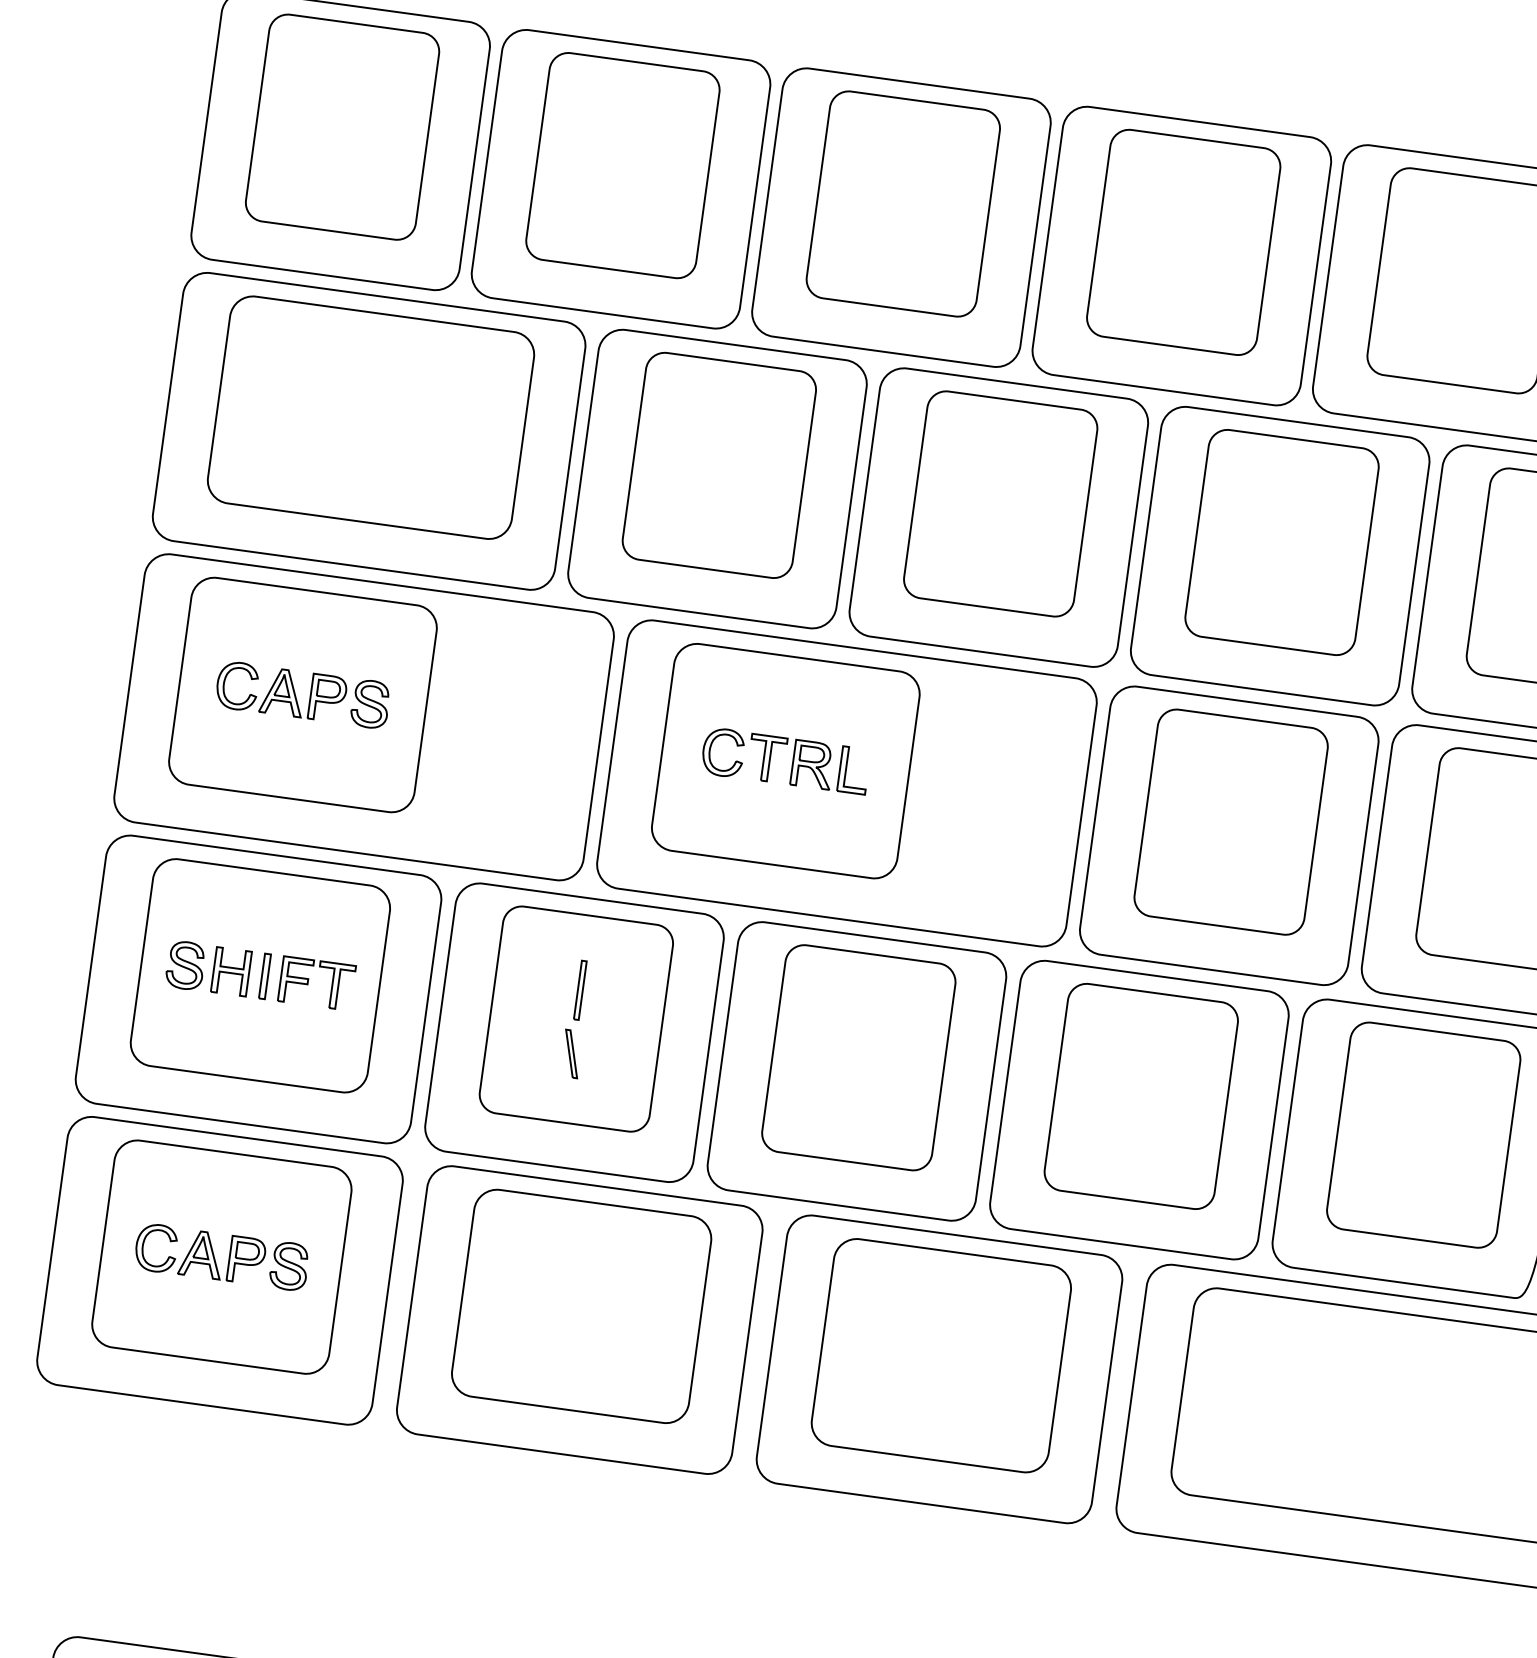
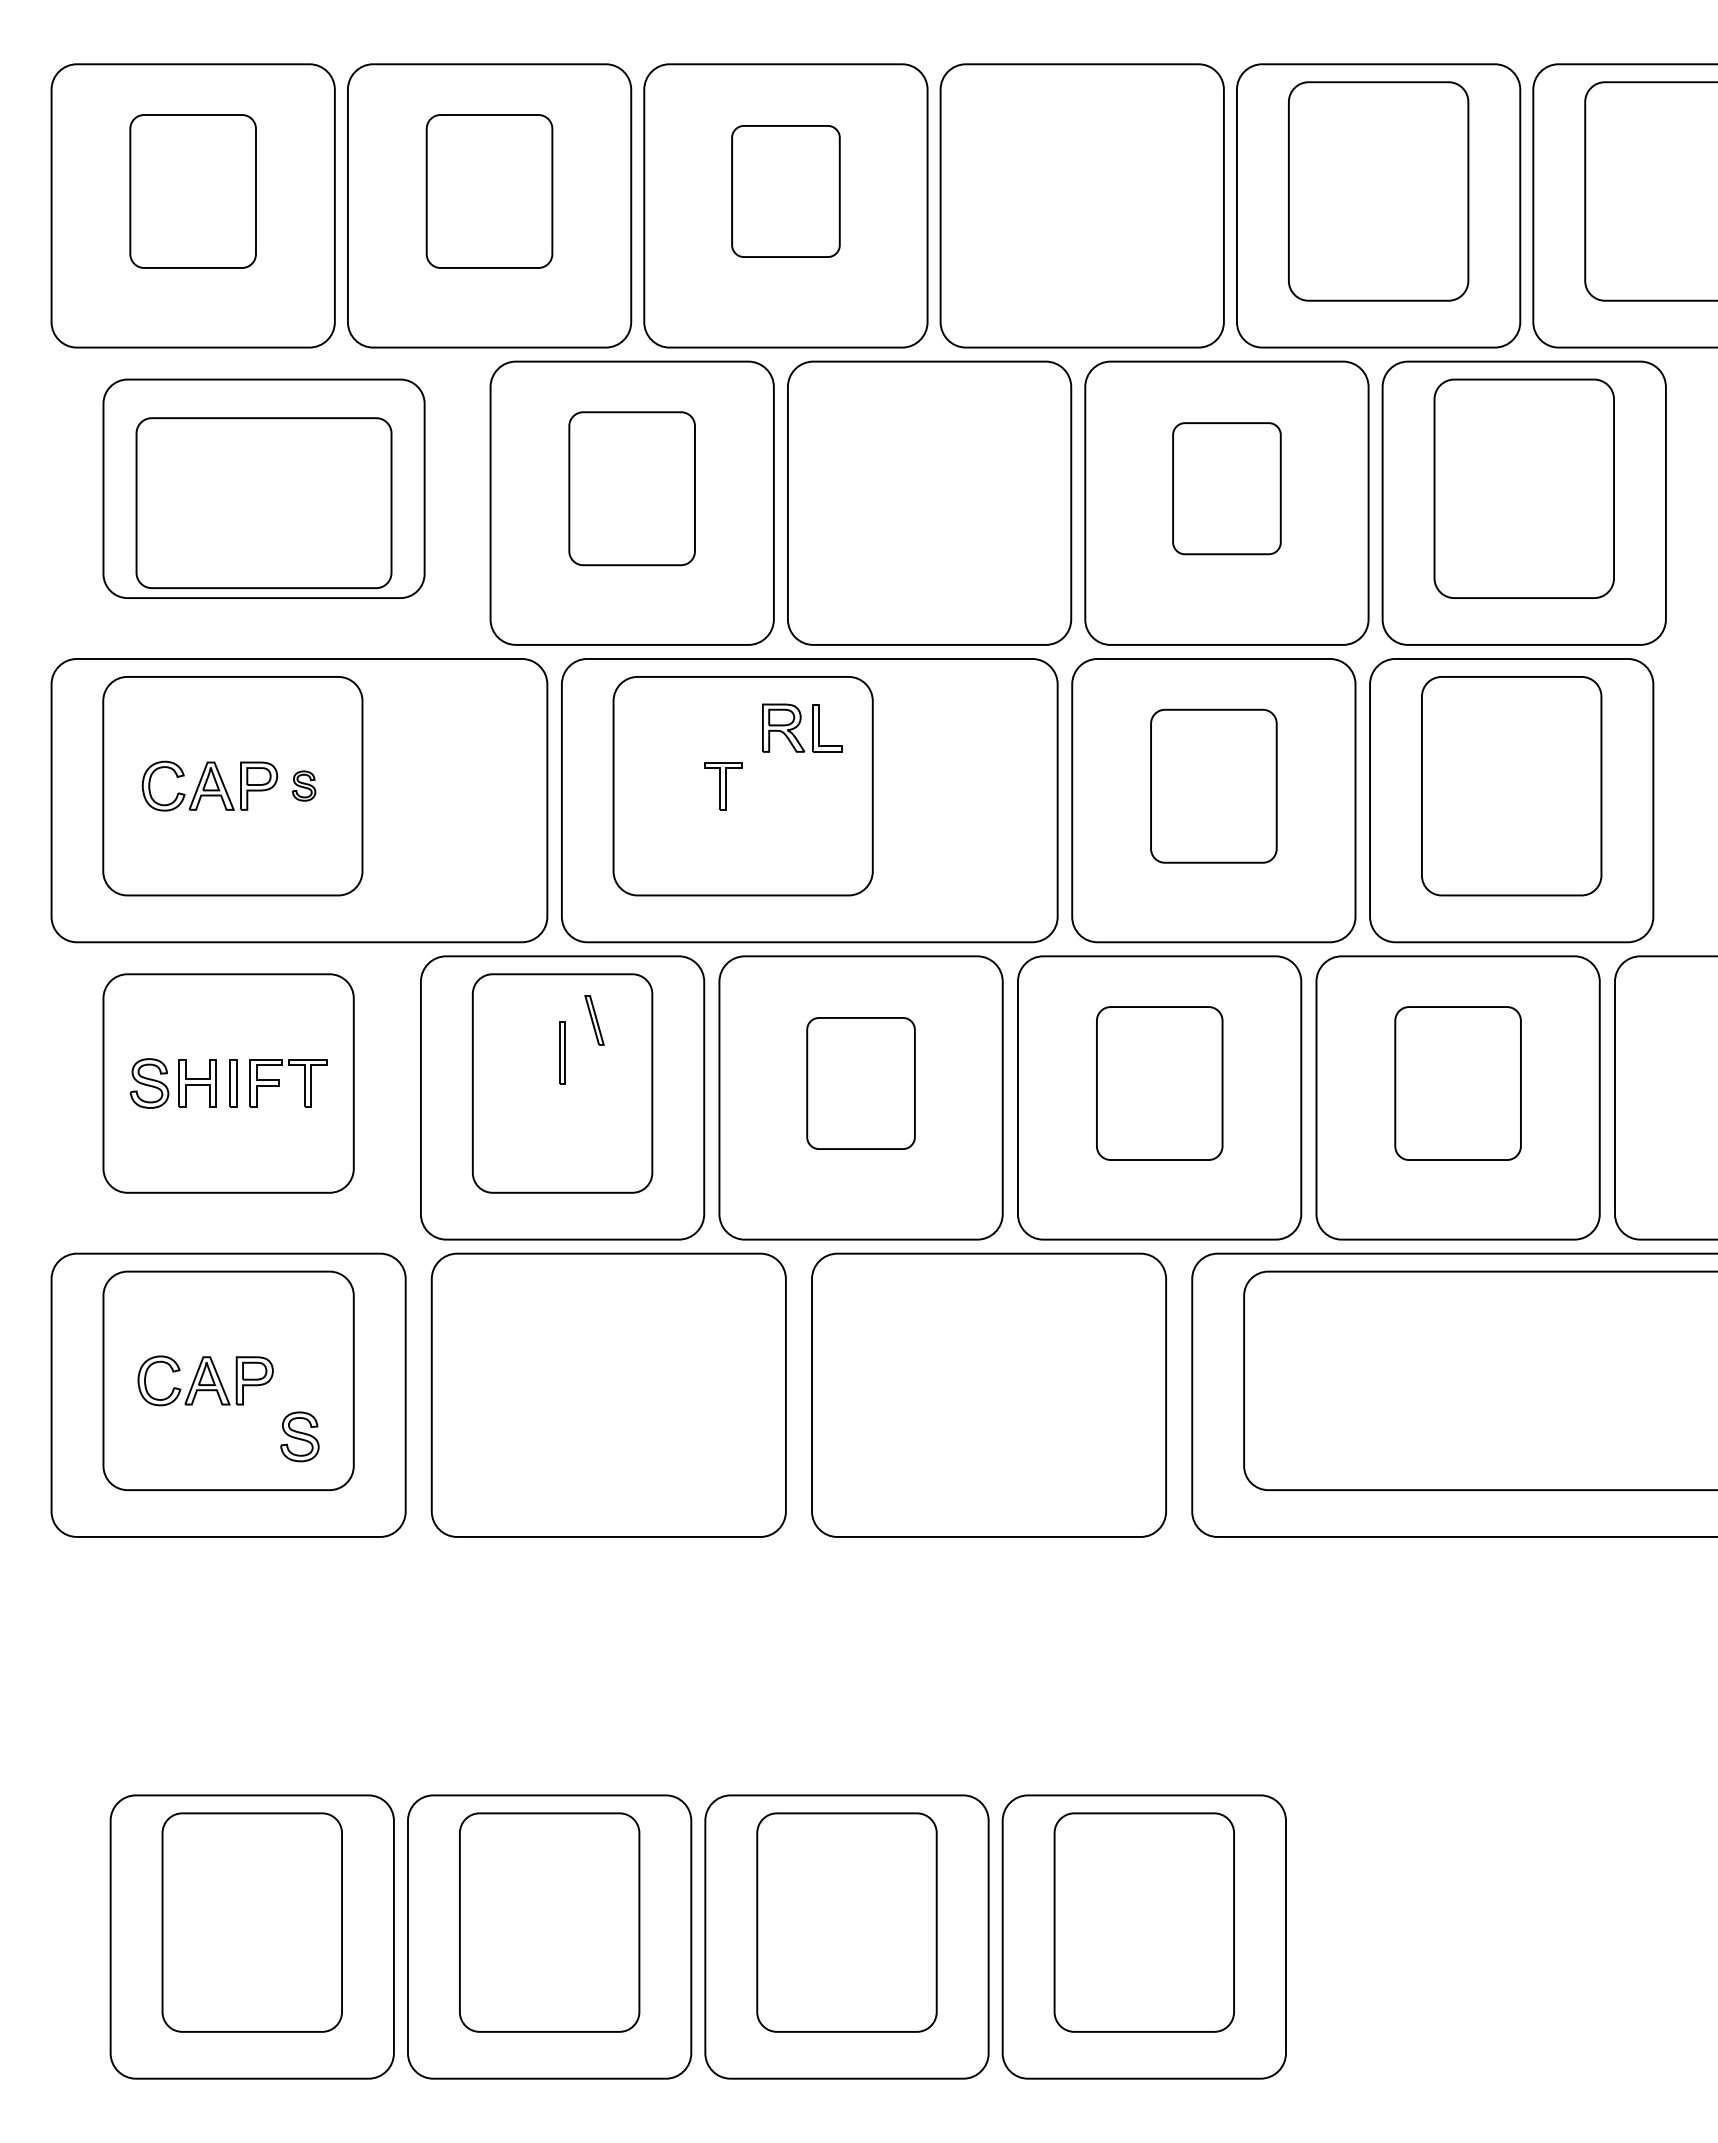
part: (341, 127) -> (192, 191), size x0.7
part: (622, 165) -> (489, 191), size x0.7
part: (902, 203) -> (785, 191), size x0.6
part: (1182, 242) -> (1081, 191), removed
part: (368, 430) -> (263, 502), size x0.6
part: (718, 465) -> (631, 488), size x0.7
part: (1000, 503) -> (929, 488), removed
part: (1281, 542) -> (1226, 488), size x0.6
part: (369, 703) -> (303, 785), size x0.6
part: (712, 745) -> (664, 780), removed
part: (830, 766) -> (802, 727), moved
part: (1230, 822) -> (1213, 786), size x0.7
part: (258, 989) -> (228, 1097), removed
part: (571, 1054) -> (594, 1020), moved
part: (858, 1057) -> (860, 1083), size x0.6
part: (1141, 1096) -> (1159, 1083), size x0.7
part: (1423, 1135) -> (1457, 1083), size x0.7
part: (288, 1265) -> (299, 1436), moved
part: (581, 1306) -> (608, 1380), removed
part: (941, 1355) -> (989, 1380), removed

